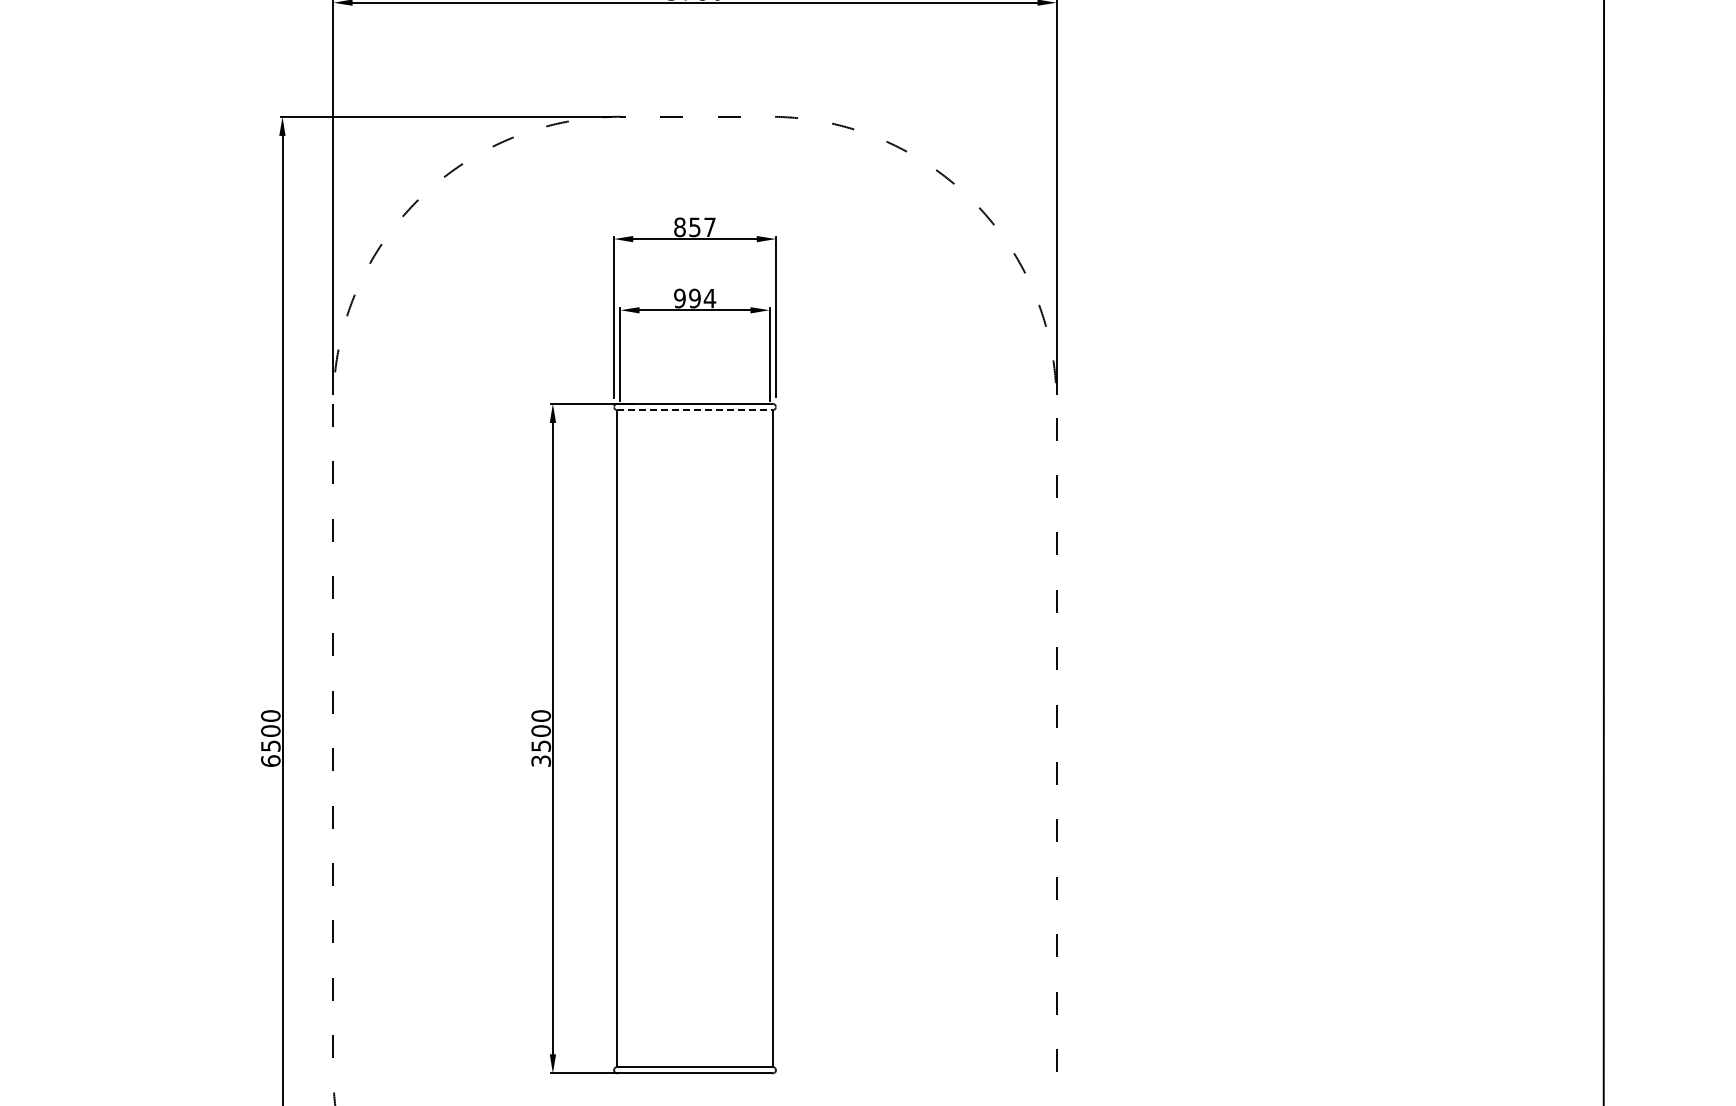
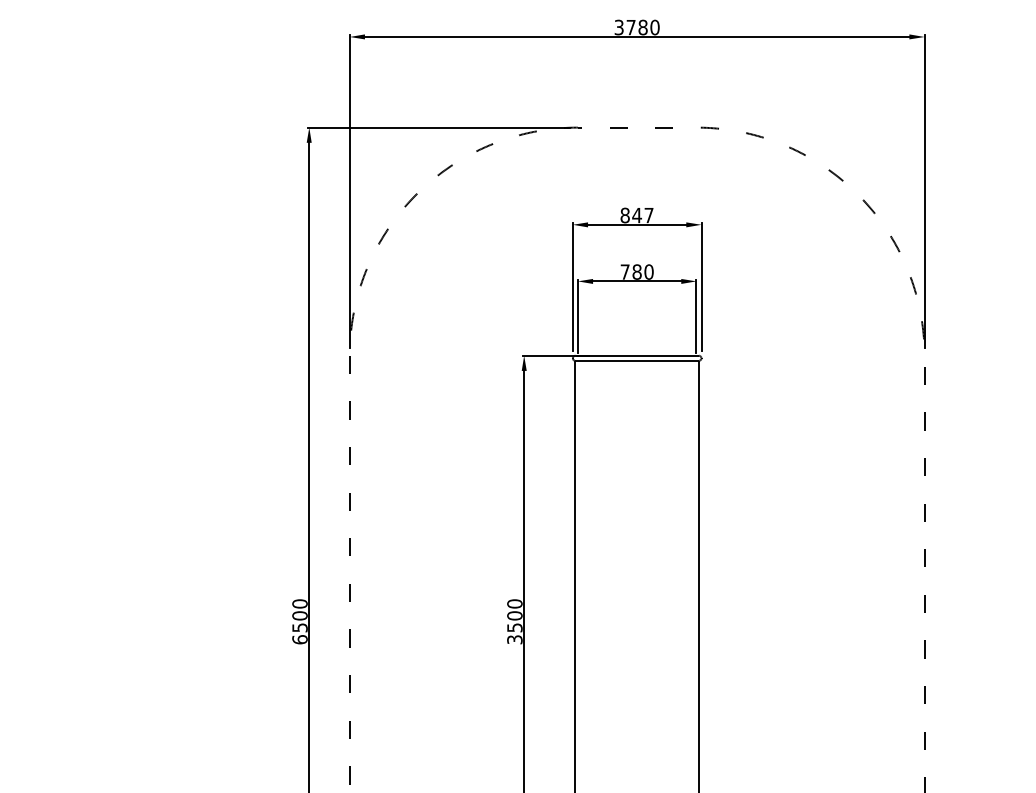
text: (694, 227) -> (636, 215), 857 -> 847
text: (695, 298) -> (637, 272), 994 -> 780
line: (695, 410) -> (637, 361), dashed -> solid

